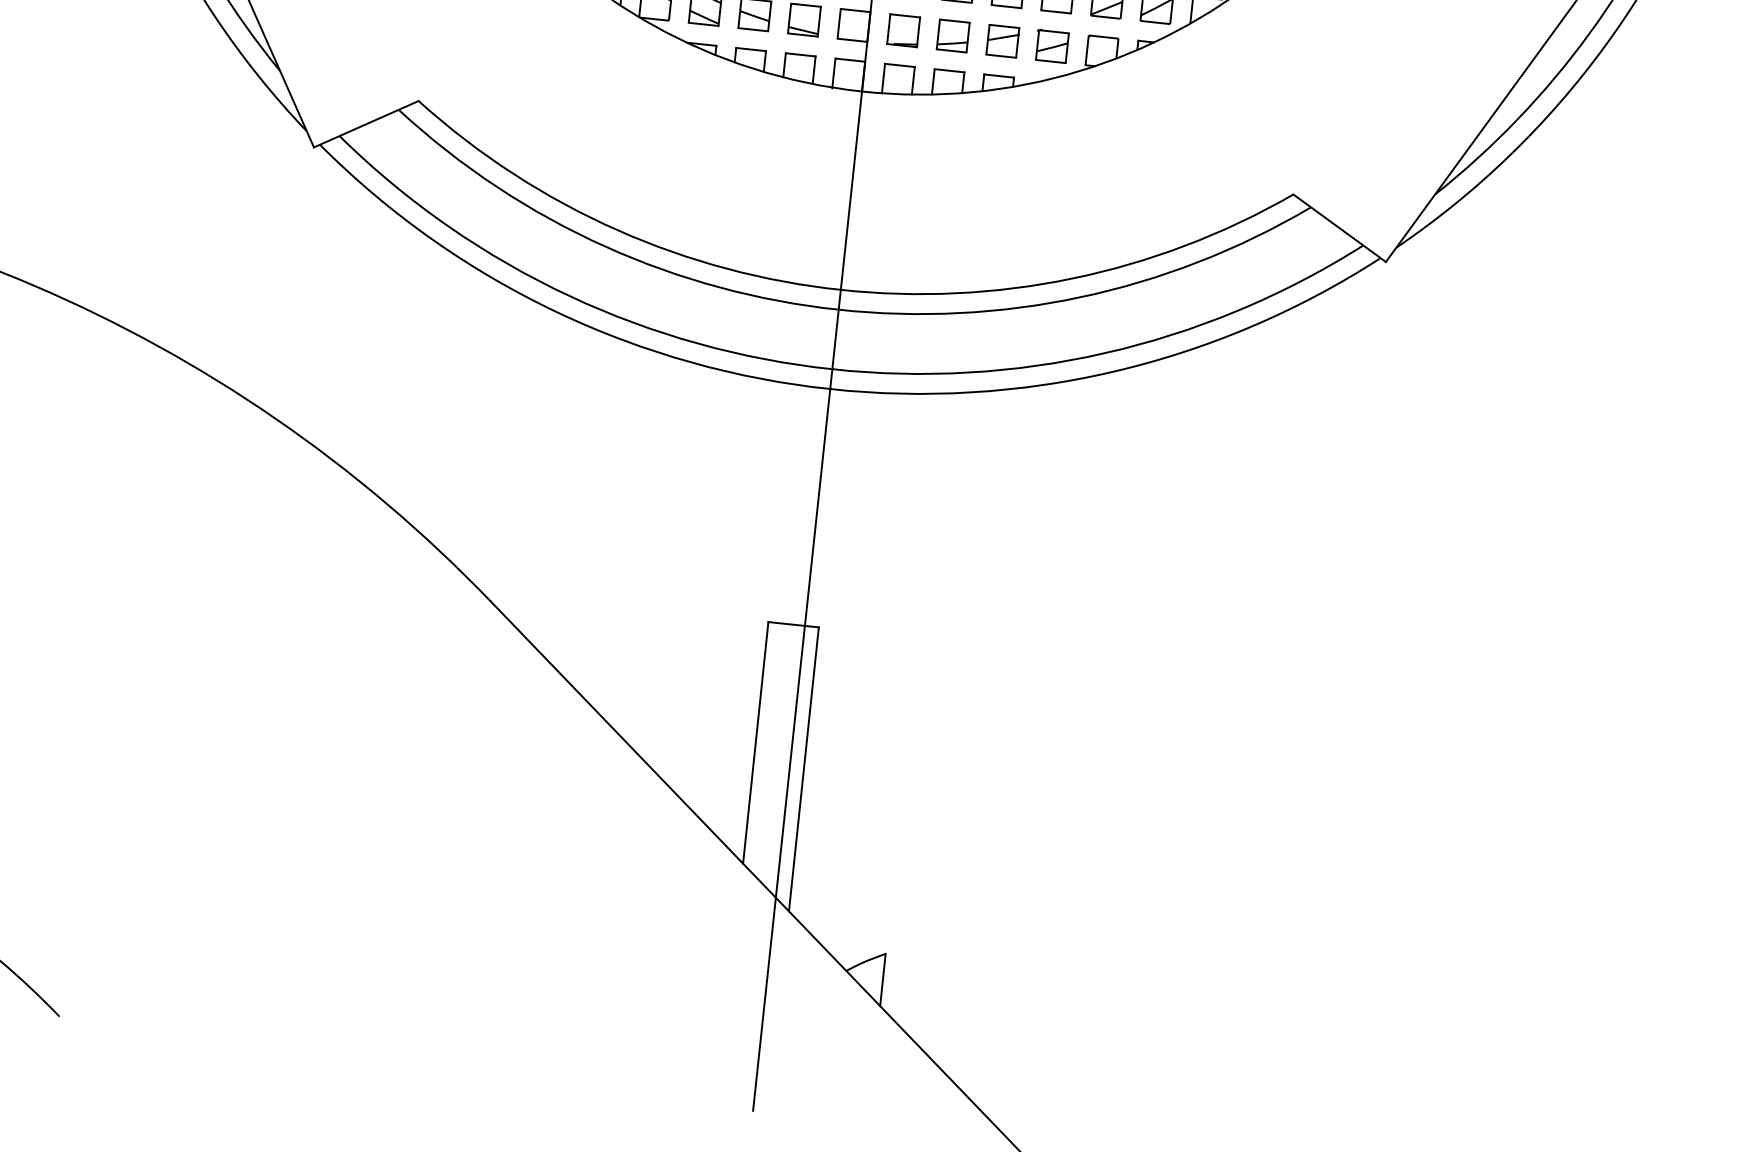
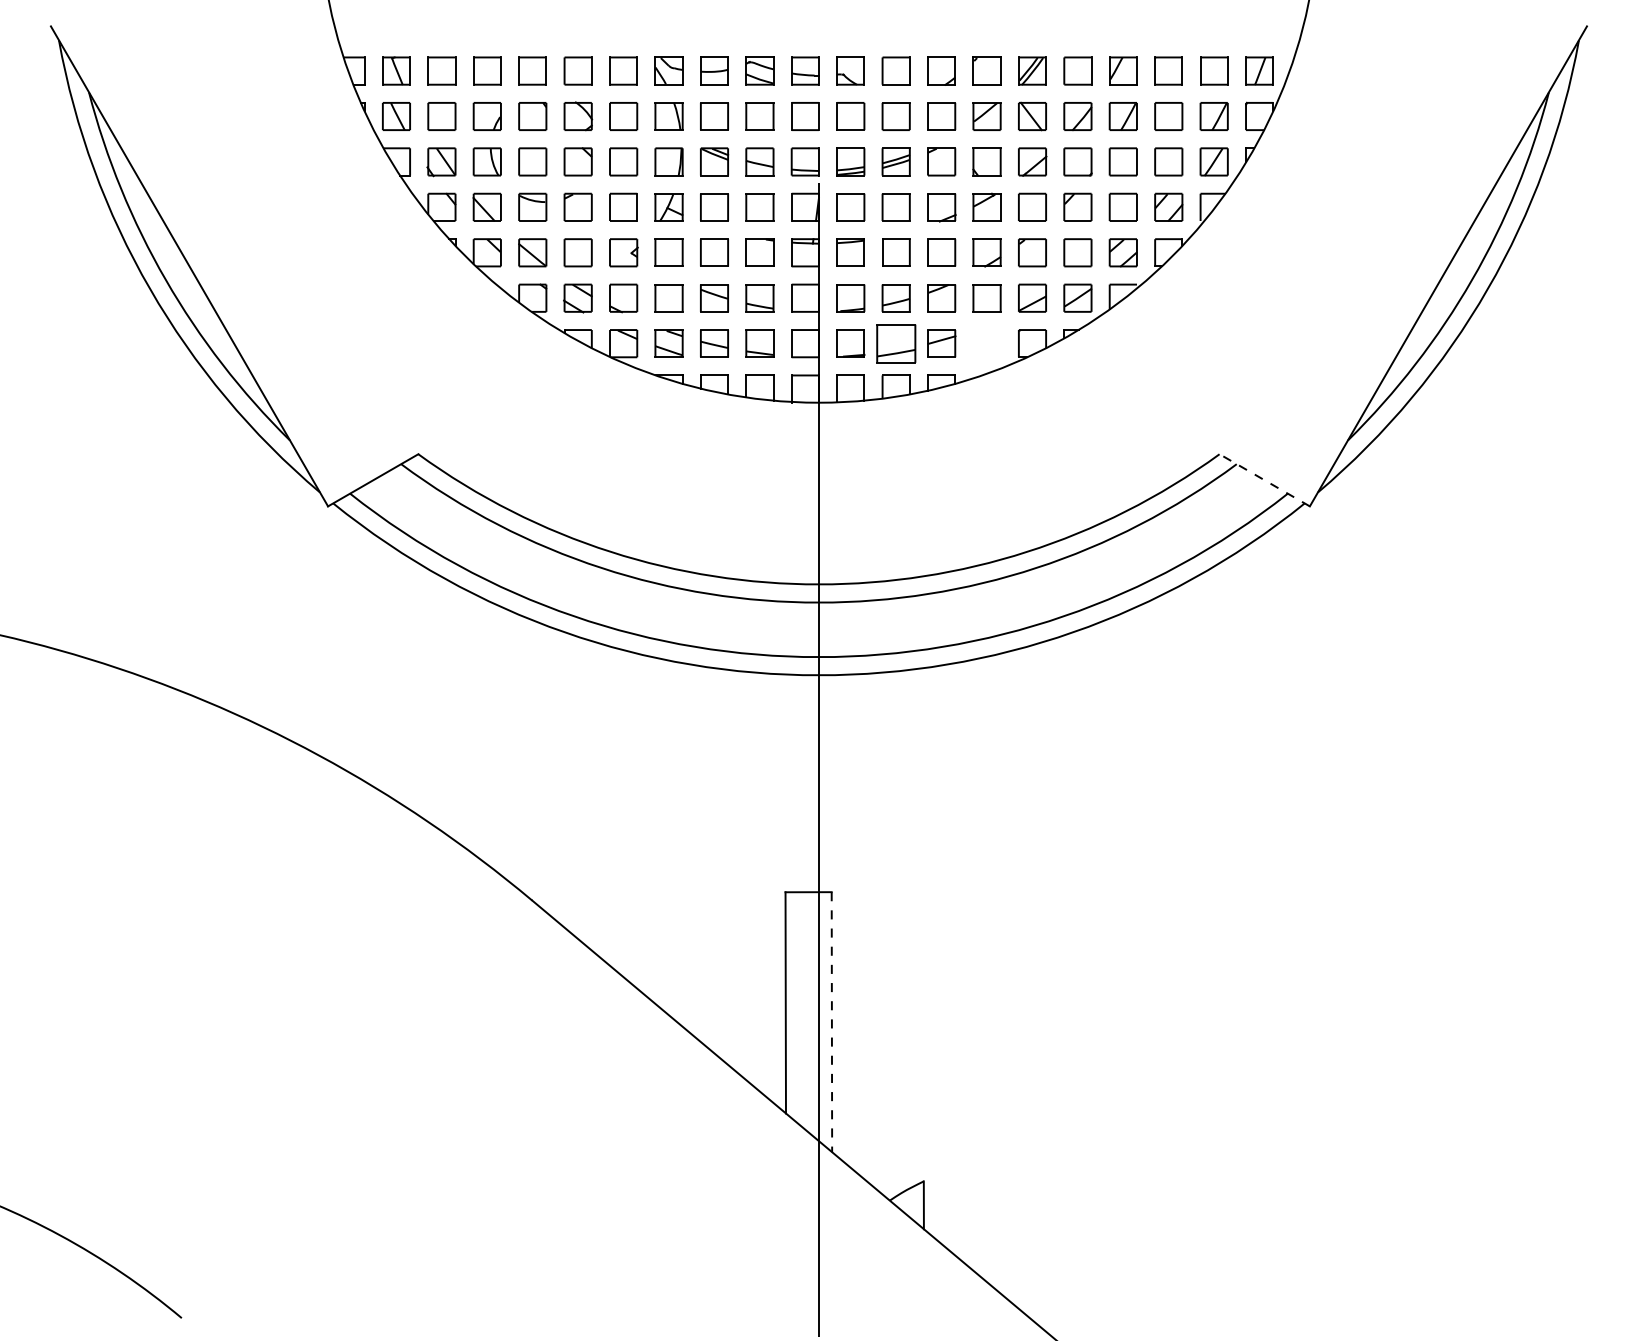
part: (952, 35) -> (895, 343), size x1.4
part: (1051, 45) -> (986, 342), removed
line: (1339, 228) -> (1264, 480), solid -> dashed
line: (803, 769) -> (831, 1022), solid -> dashed

